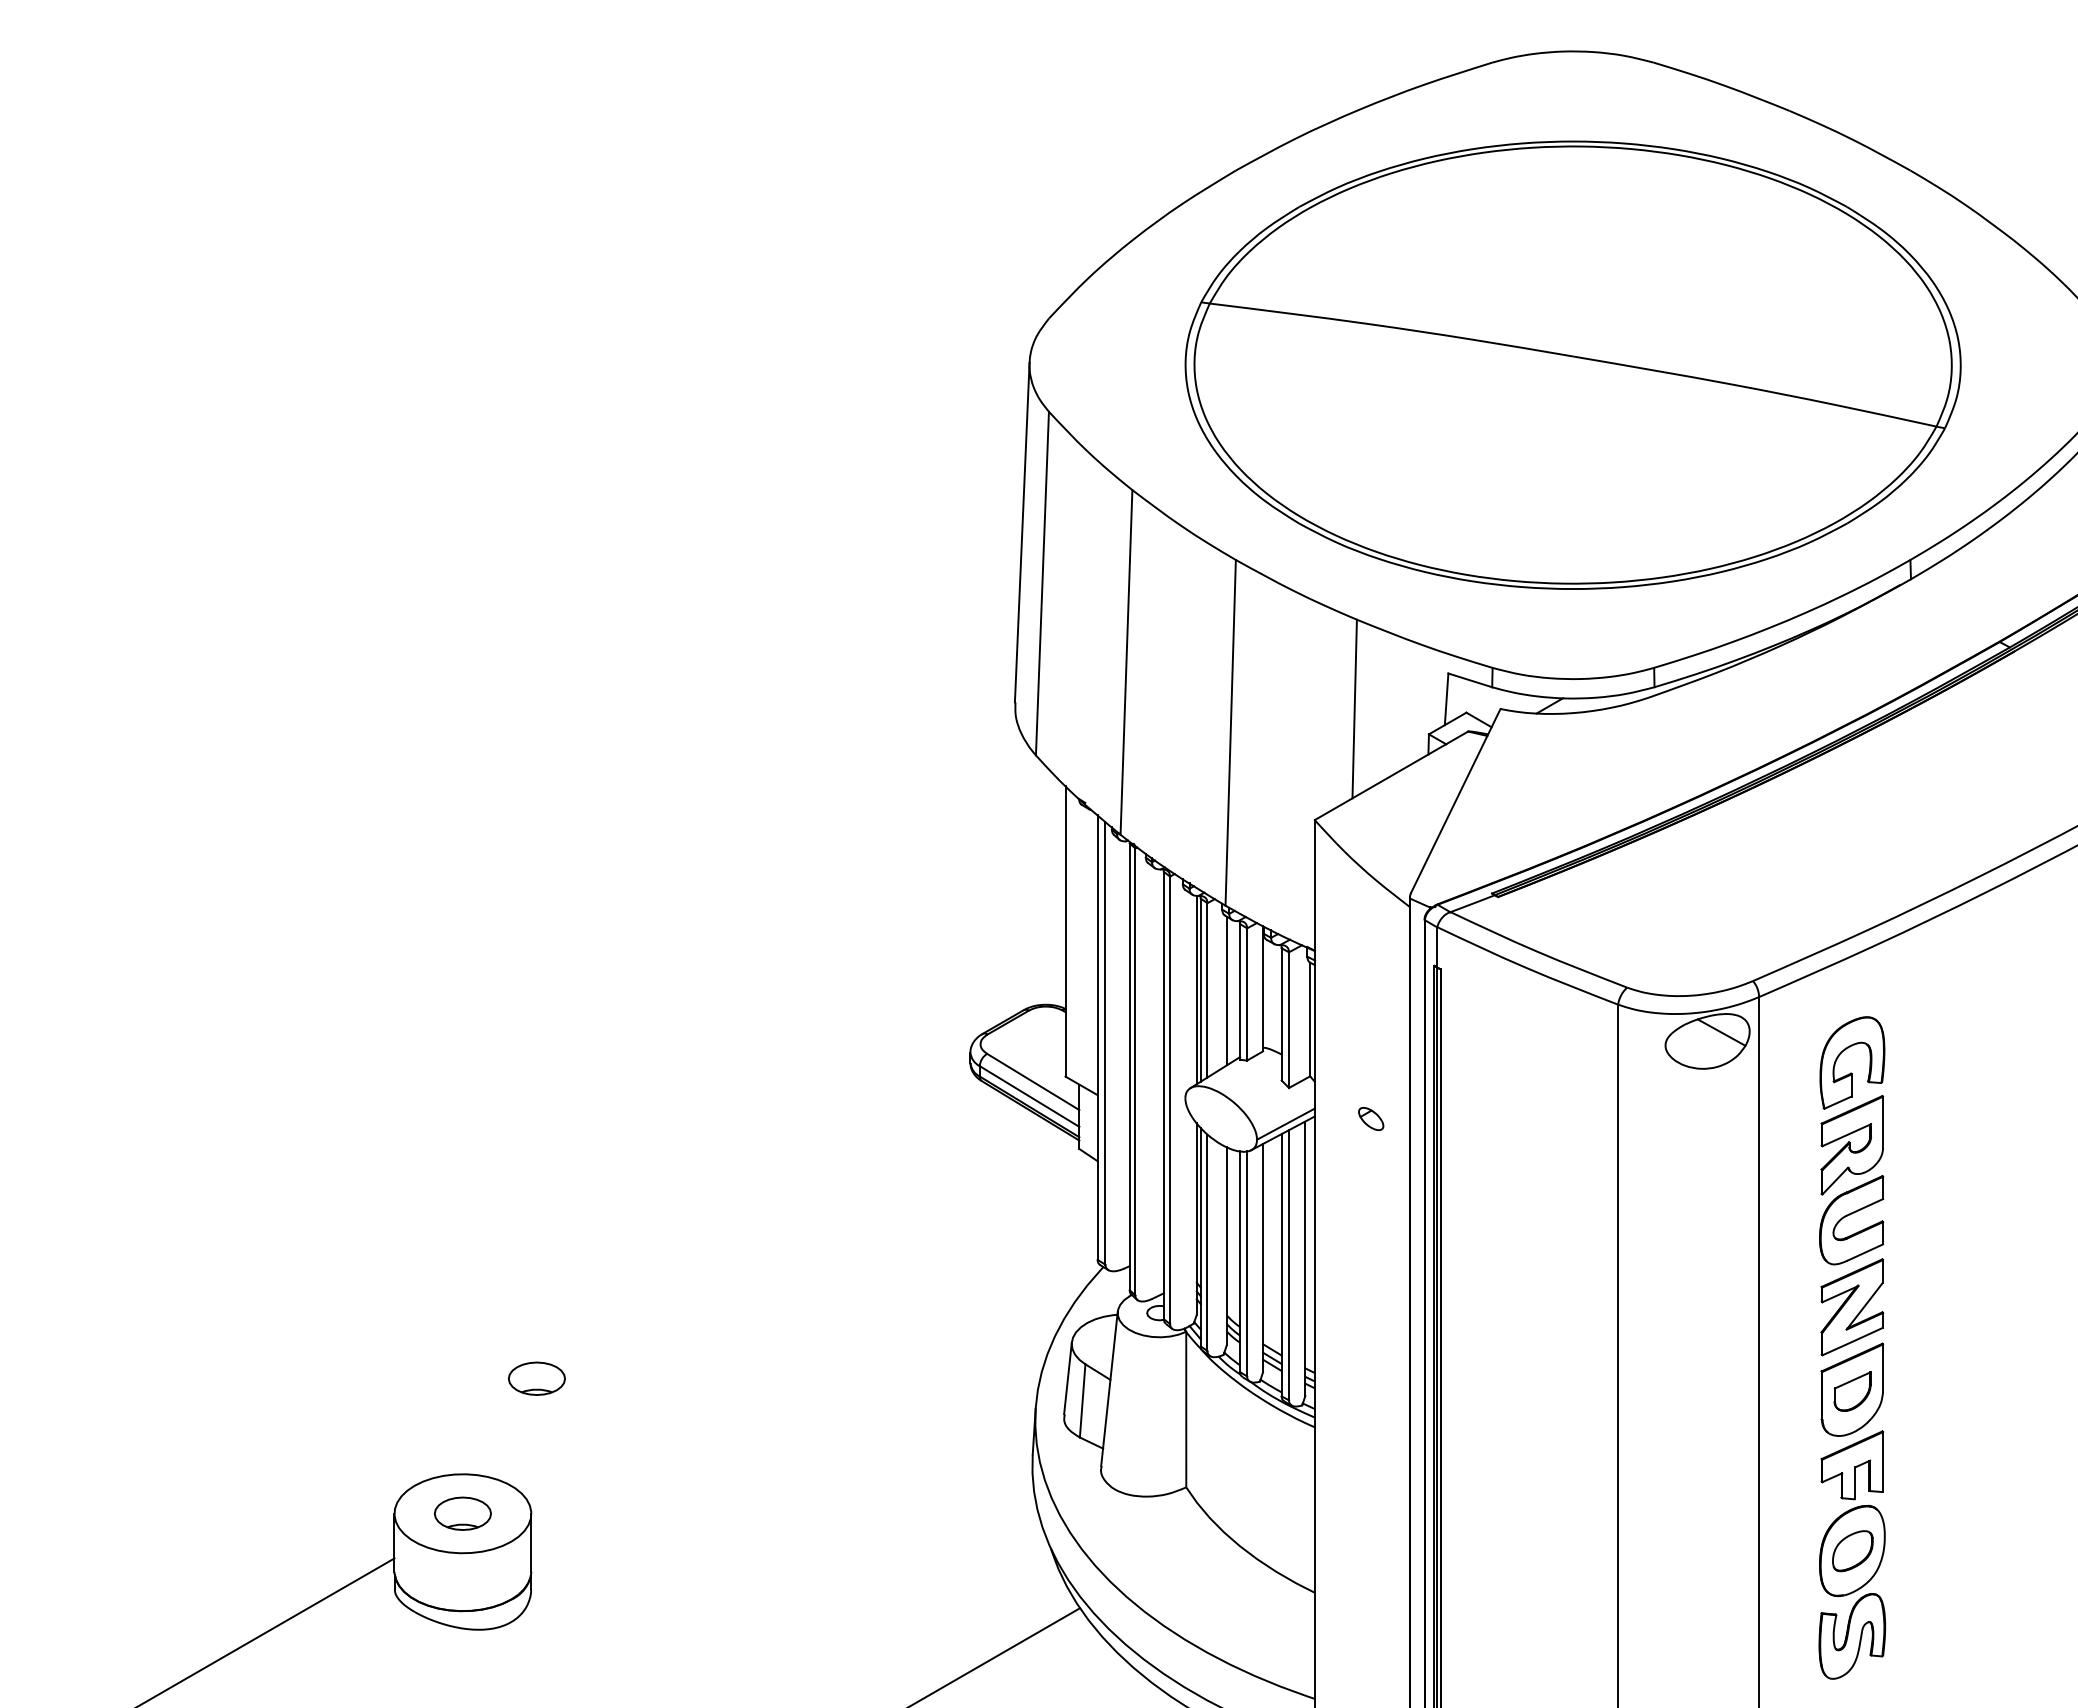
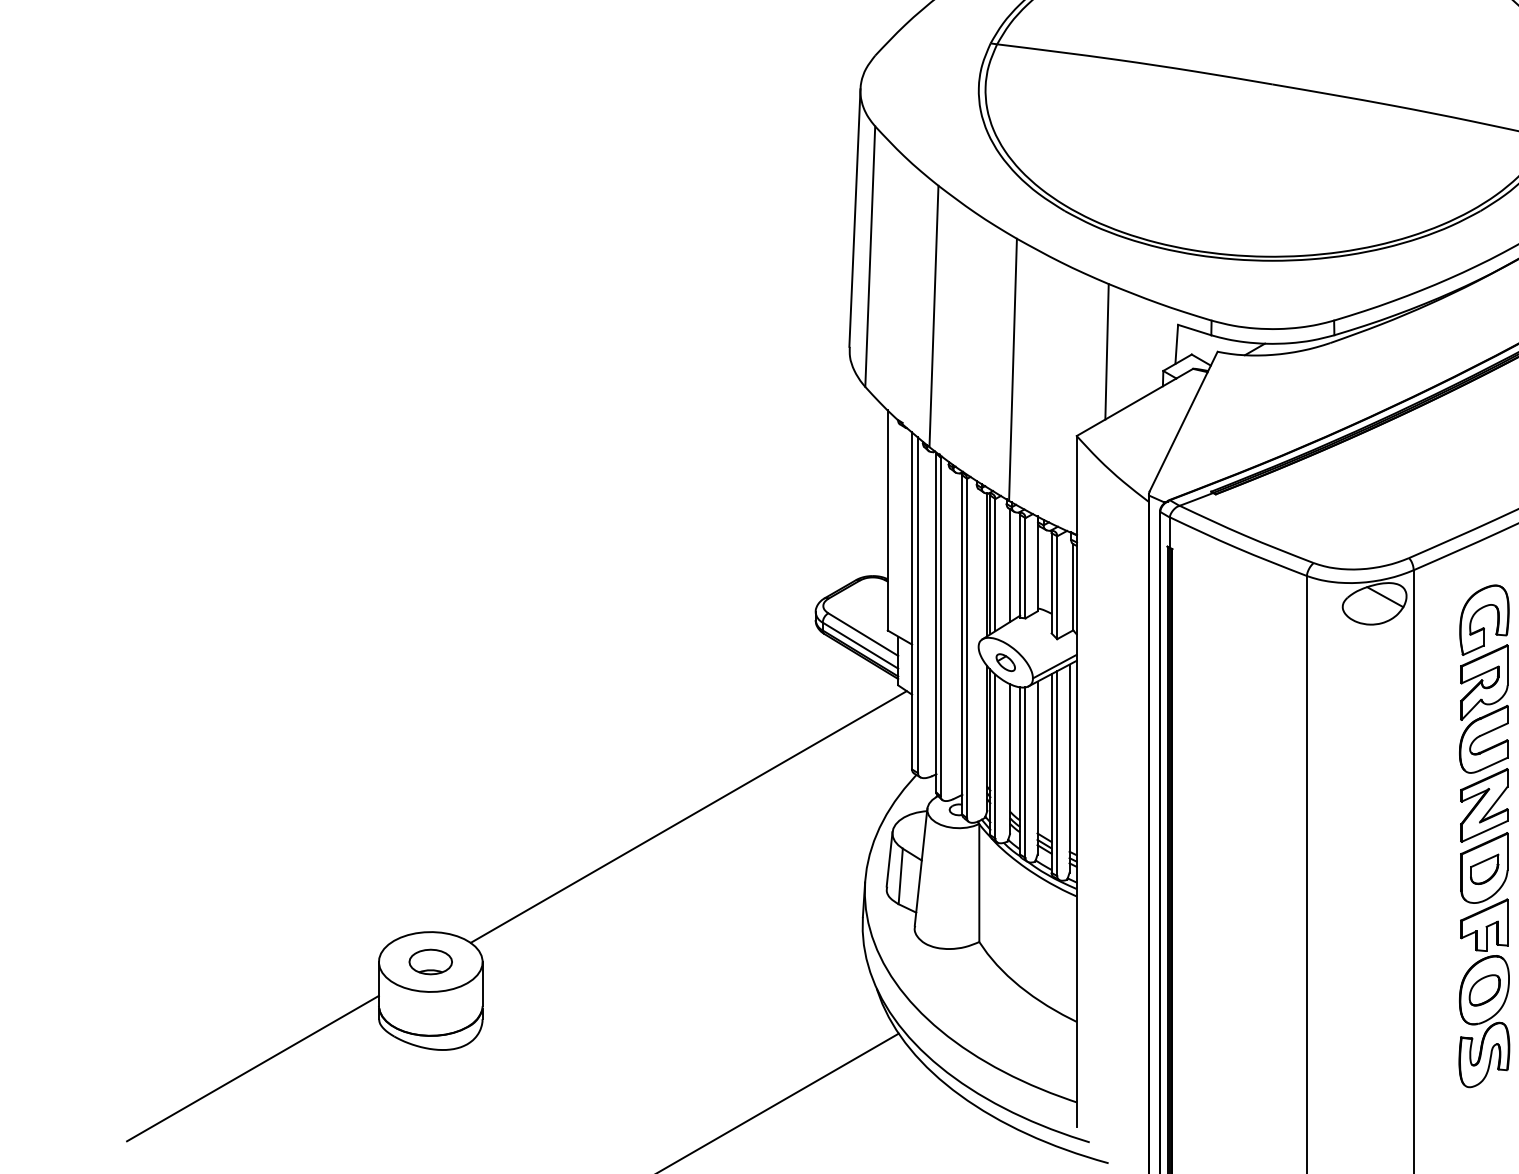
part: (1371, 1118) -> (1006, 662), moved
line: (802, 1322) -> (688, 816), added
part: (536, 1378) -> (486, 859), removed

